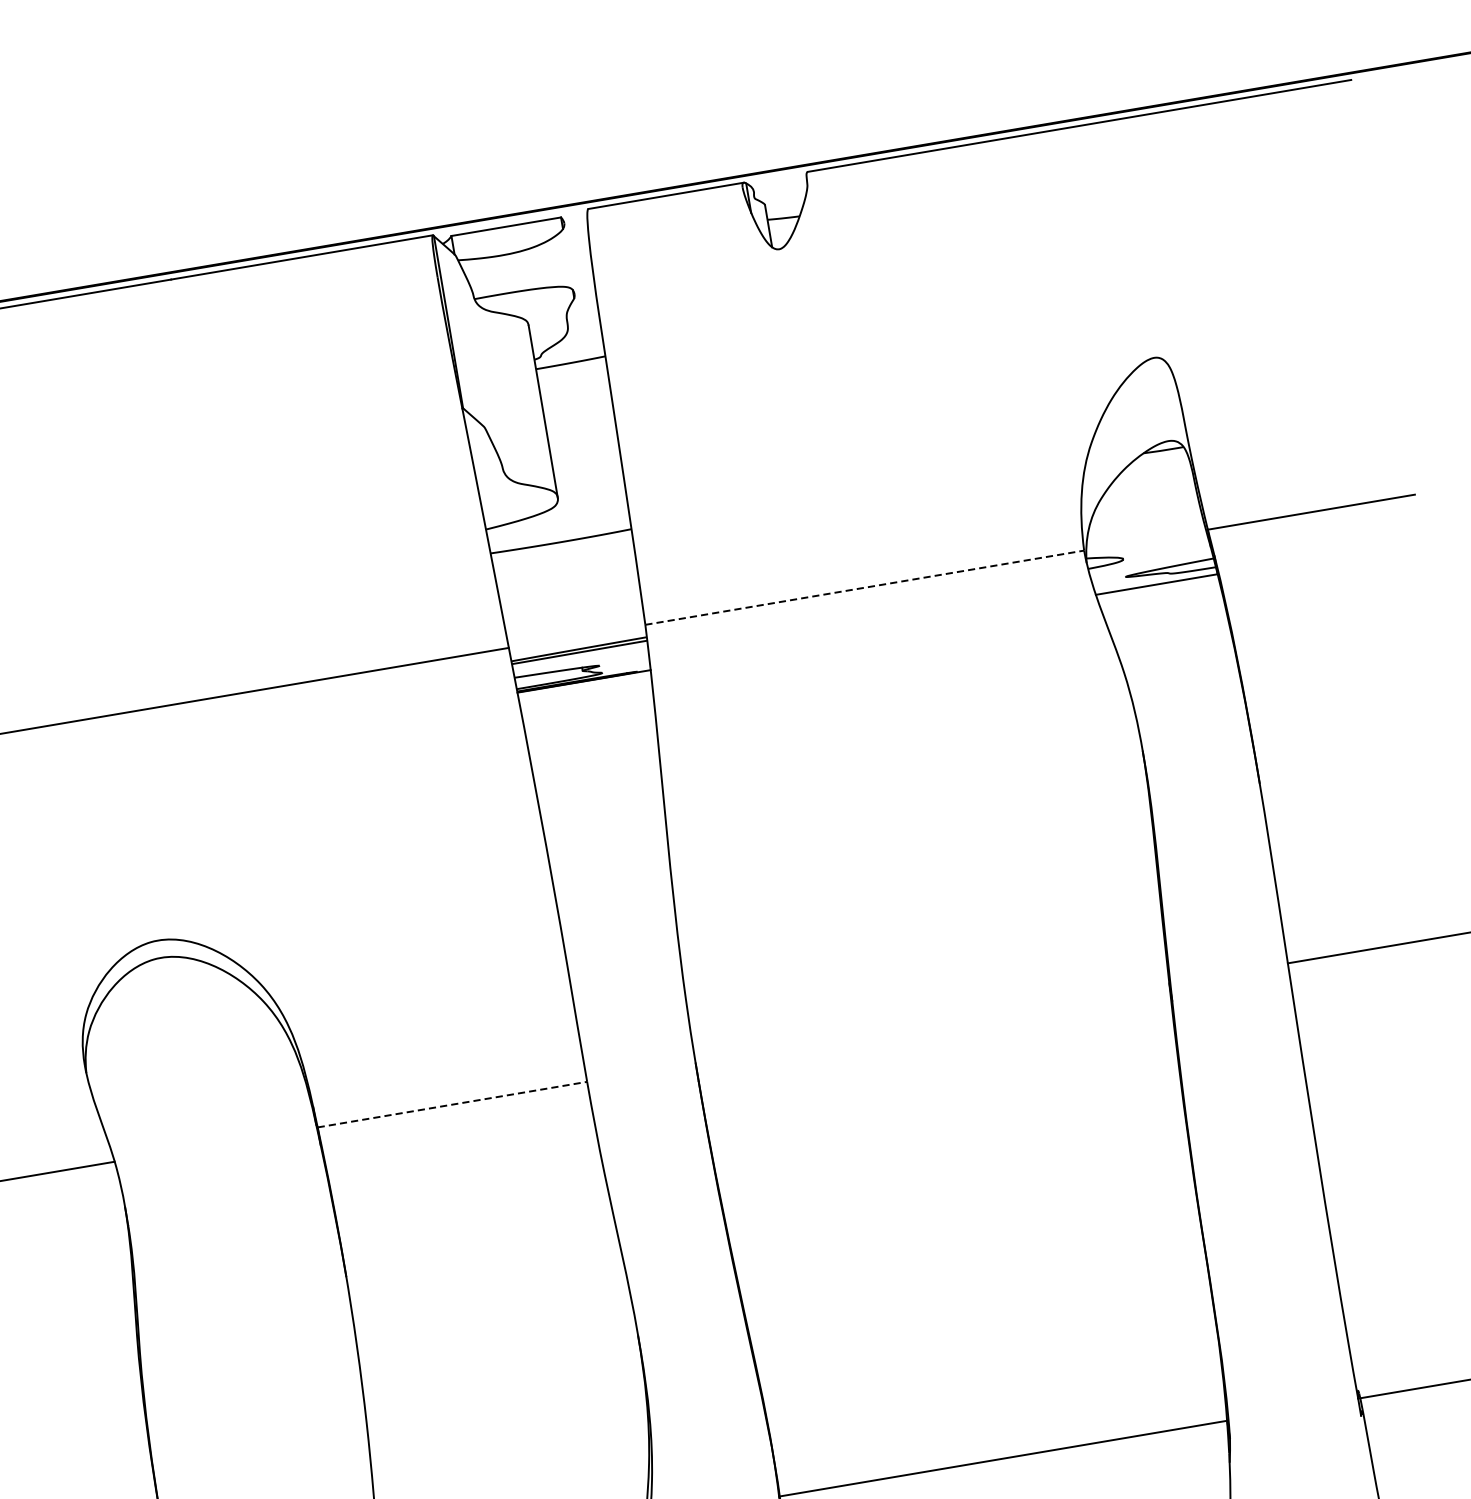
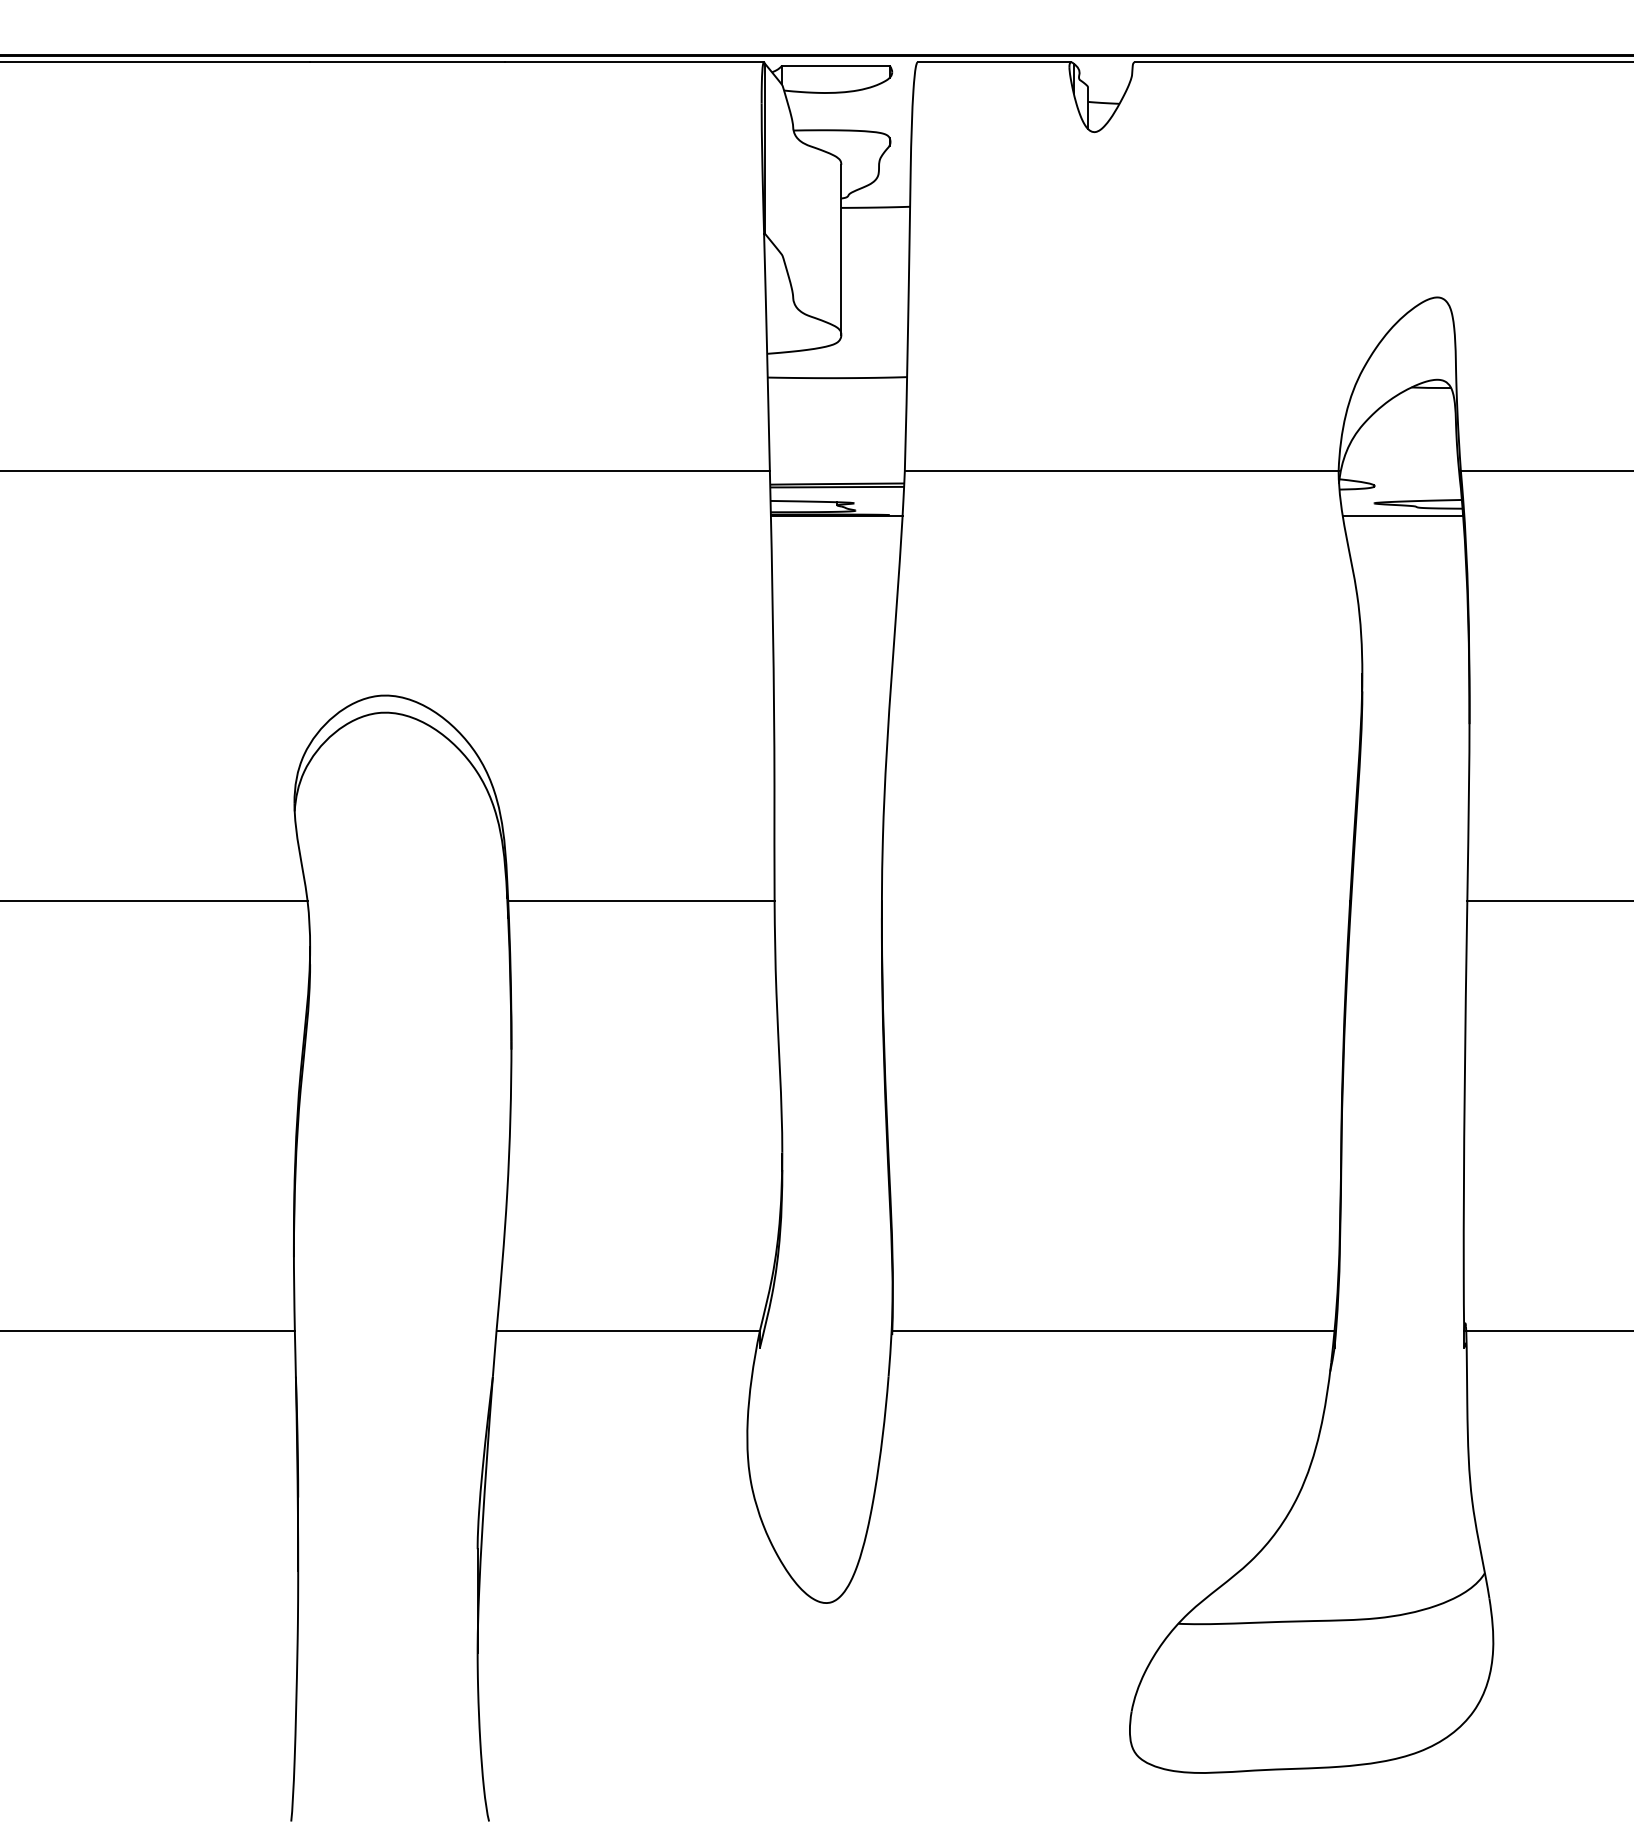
line: (864, 587) -> (1121, 471), dashed -> solid
line: (452, 1105) -> (641, 901), dashed -> solid

